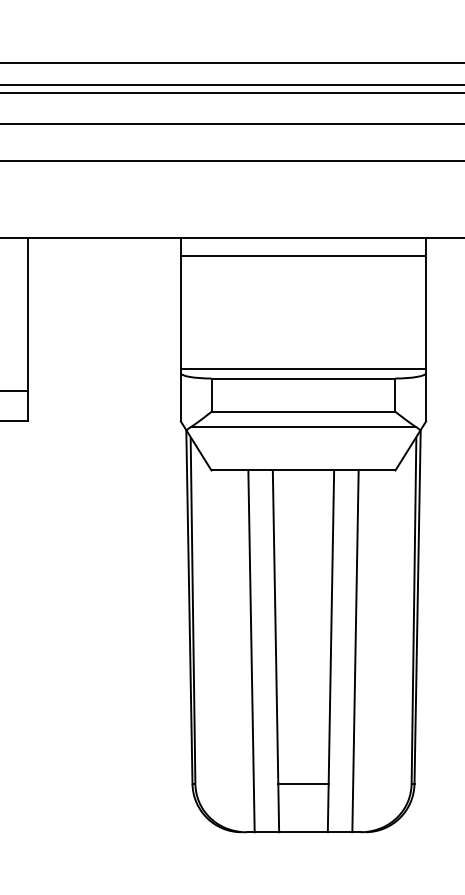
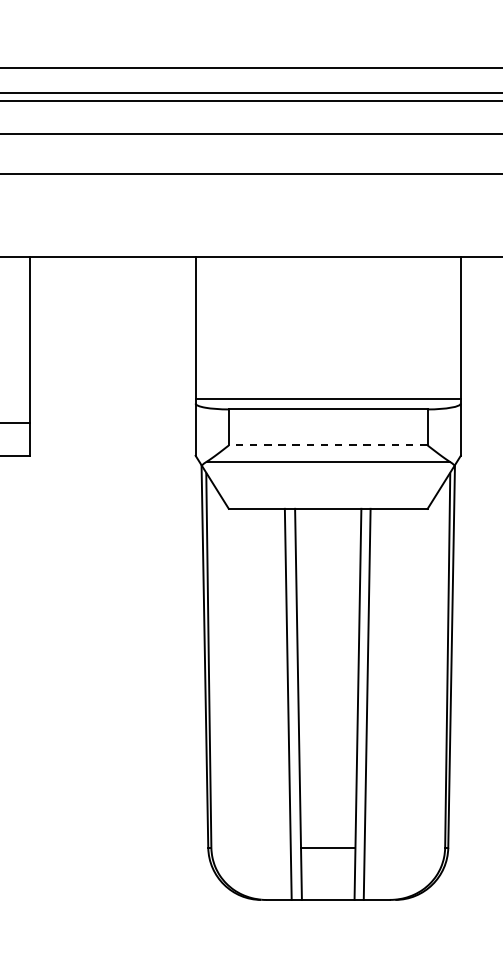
line: (303, 255) -> (328, 276), removed
line: (303, 411) -> (328, 445), solid -> dashed
line: (251, 651) -> (288, 704), moved
line: (355, 651) -> (367, 704), moved

